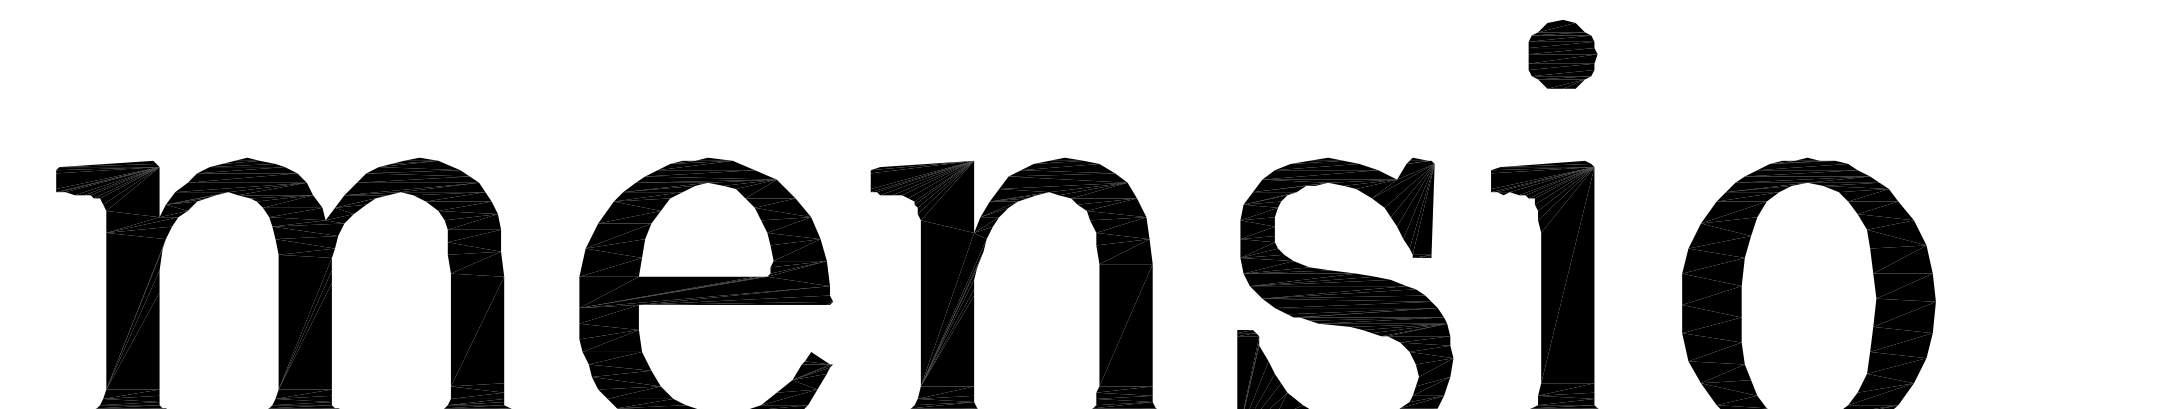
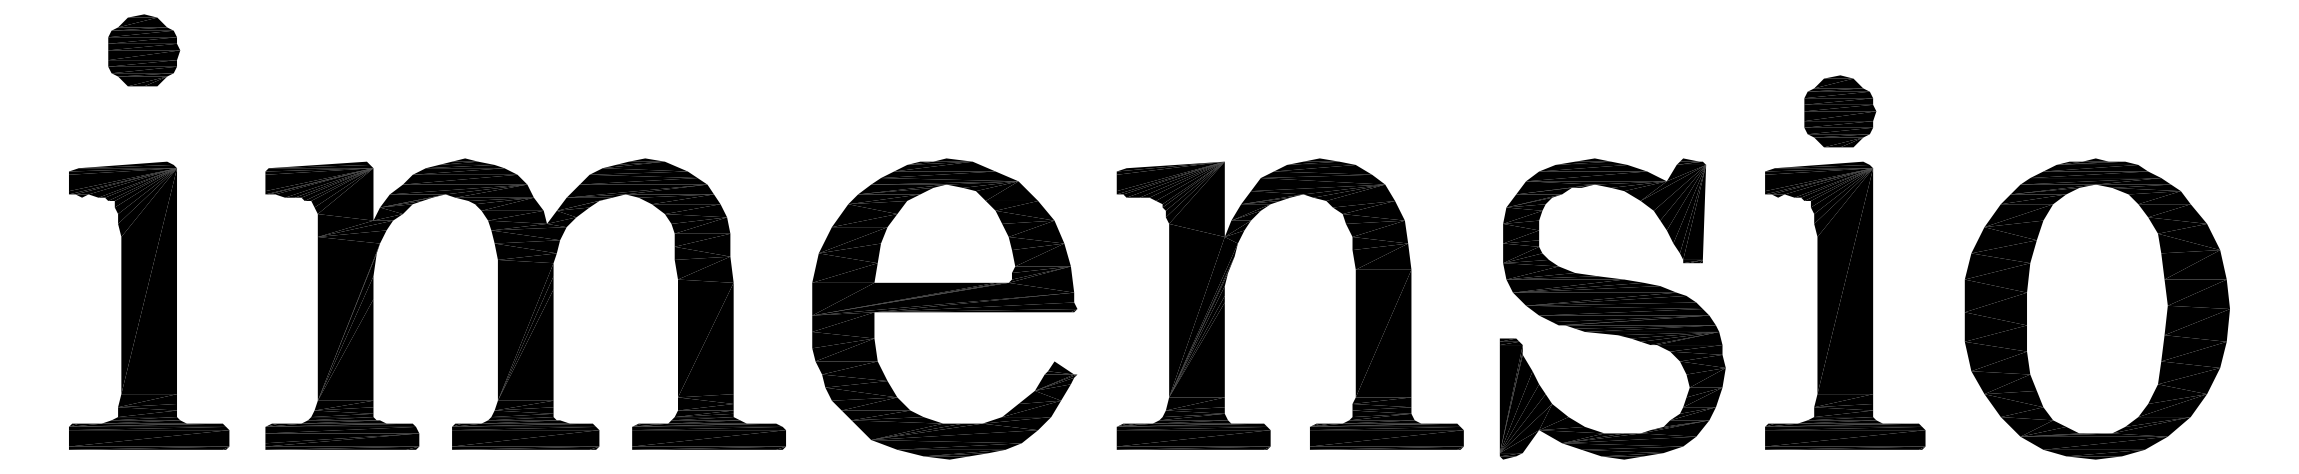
part: (1563, 54) -> (1840, 111), moved

